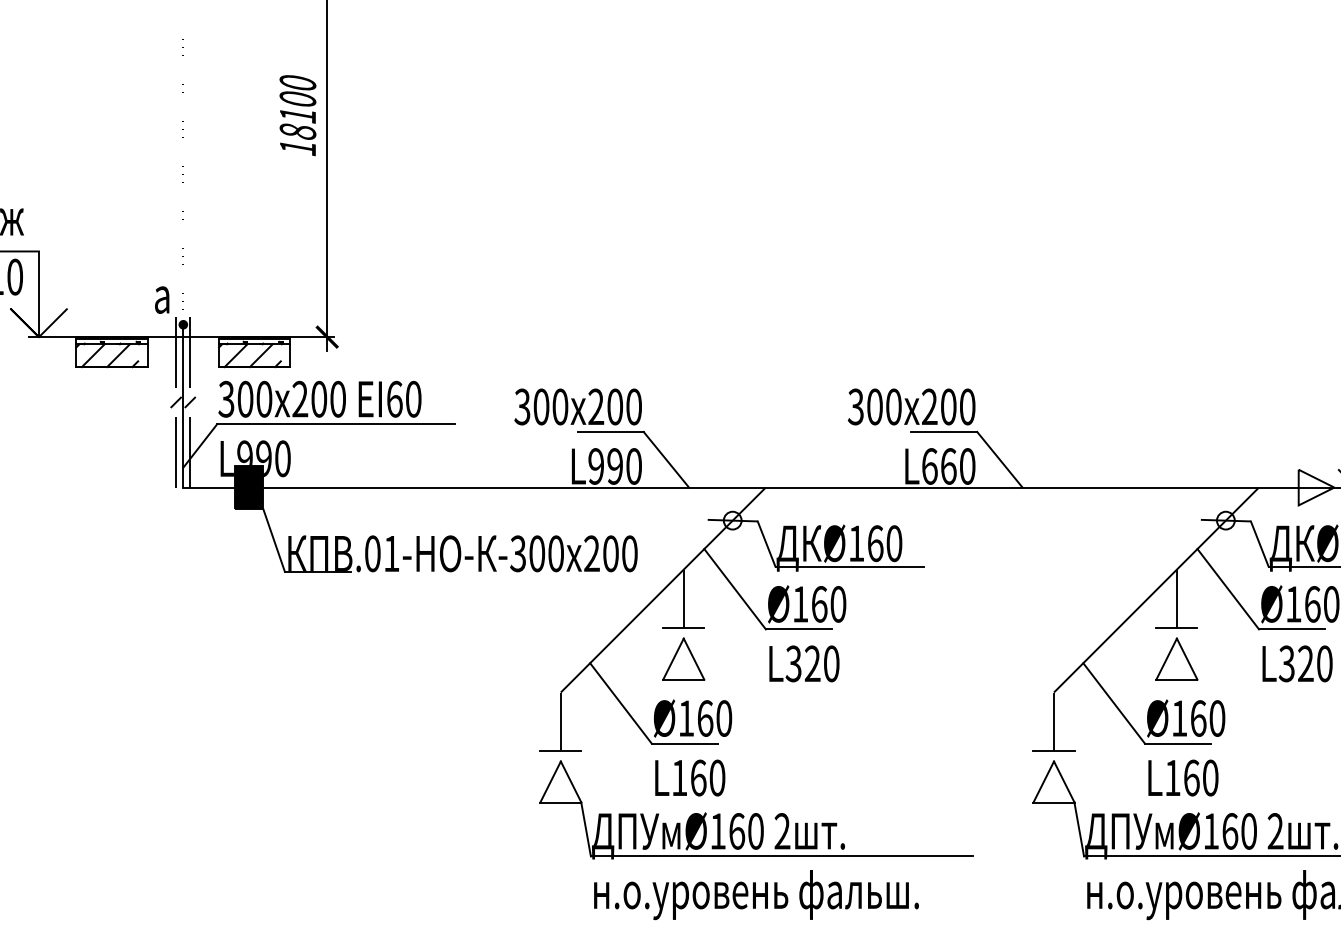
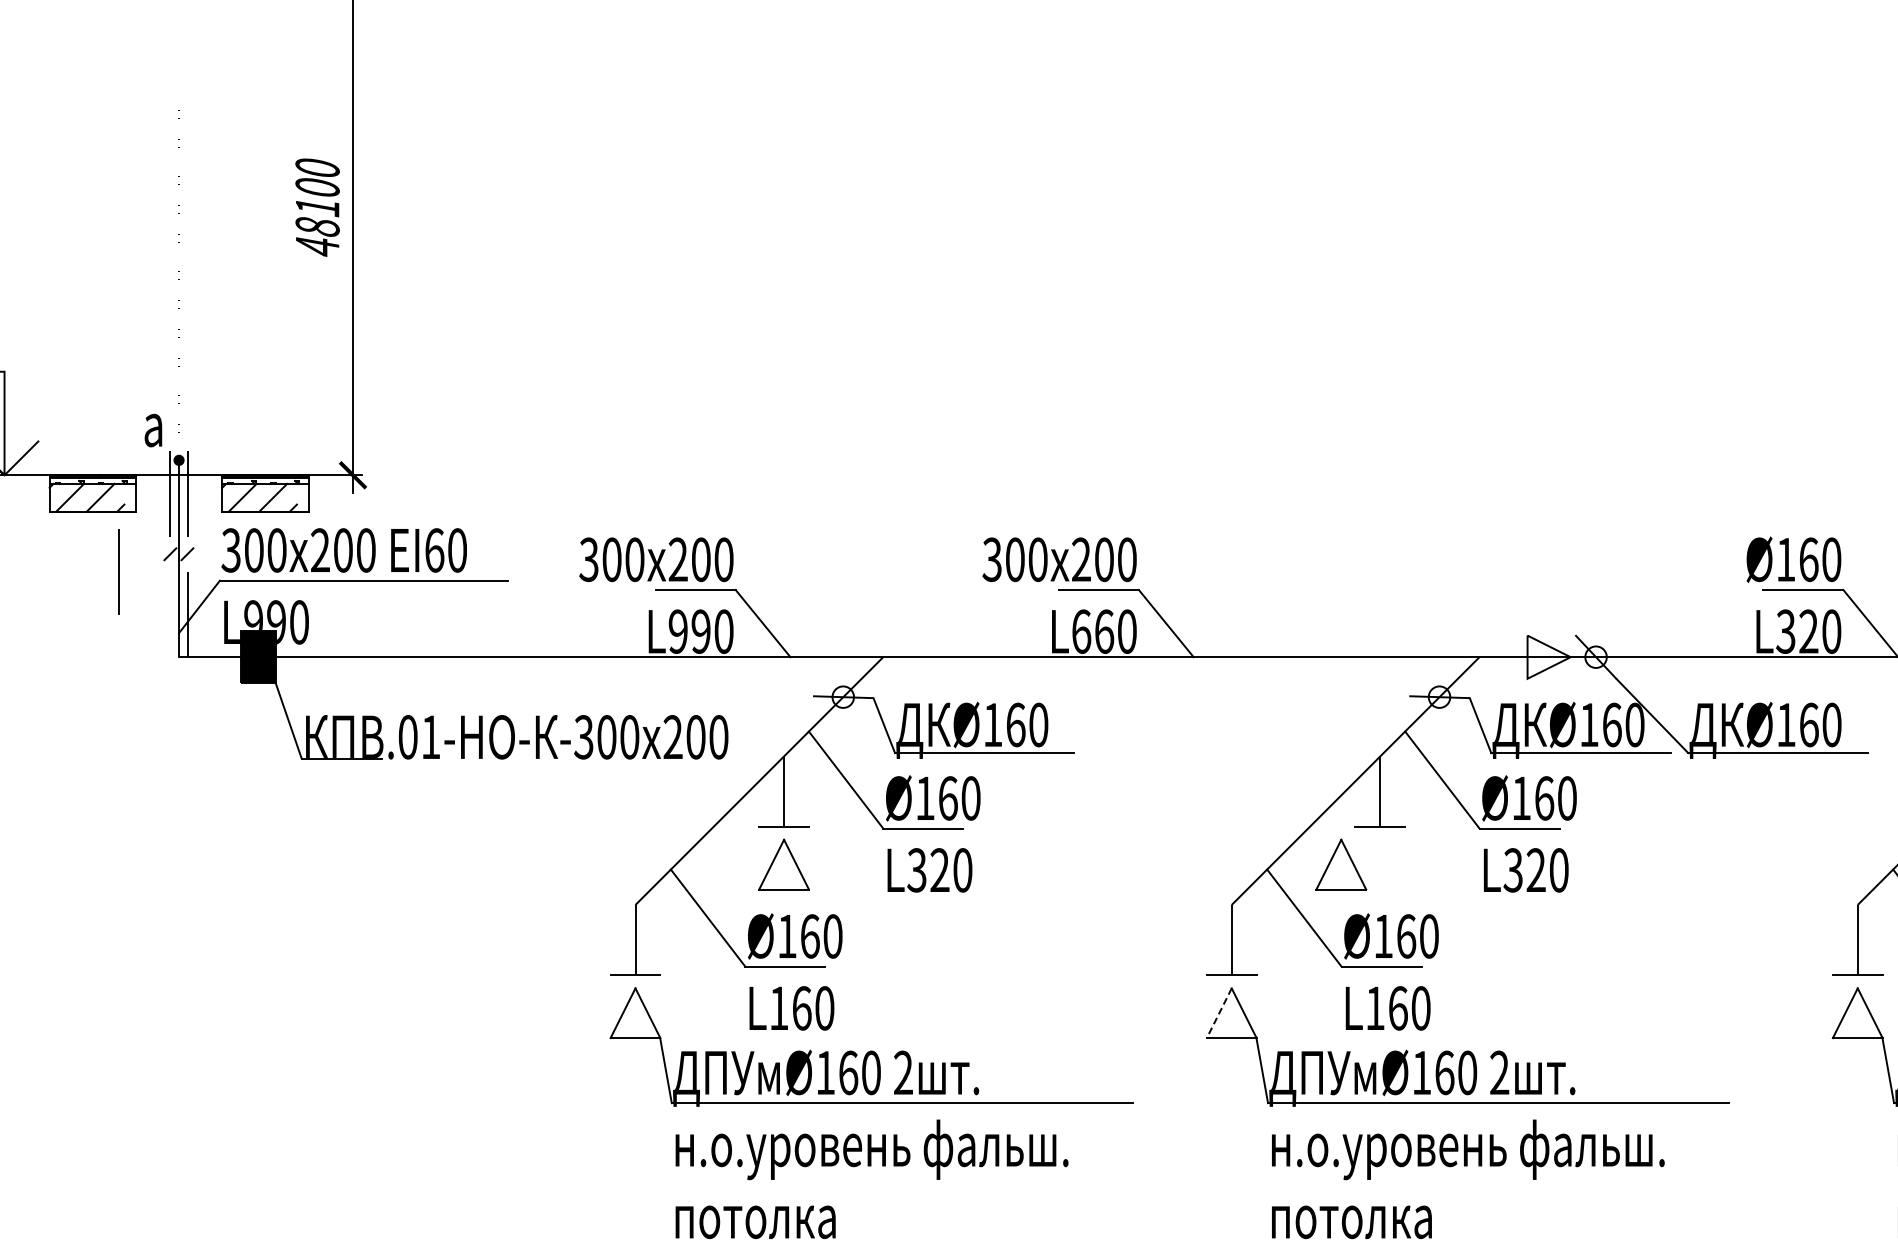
text: (297, 147) -> (317, 246), 18100 -> 48100
line: (175, 452) -> (118, 571), moved
part: (1177, 659) -> (1341, 864), moved
line: (1043, 782) -> (1219, 1013), solid -> dashed

